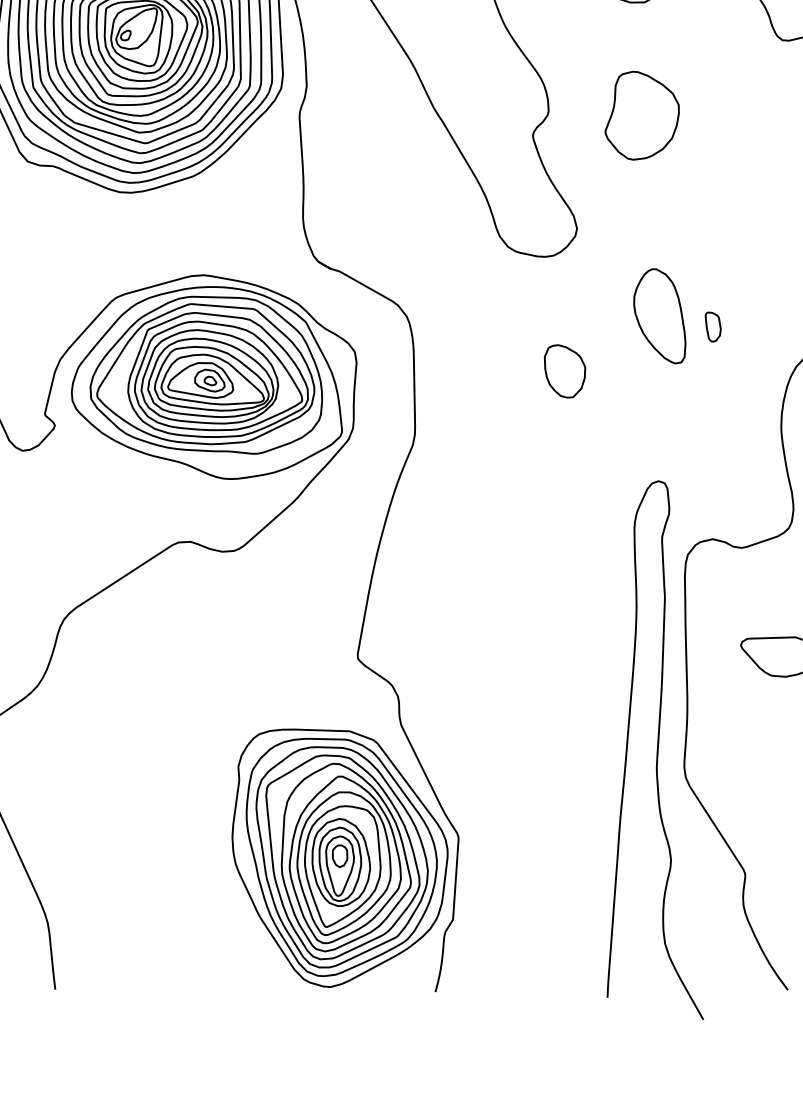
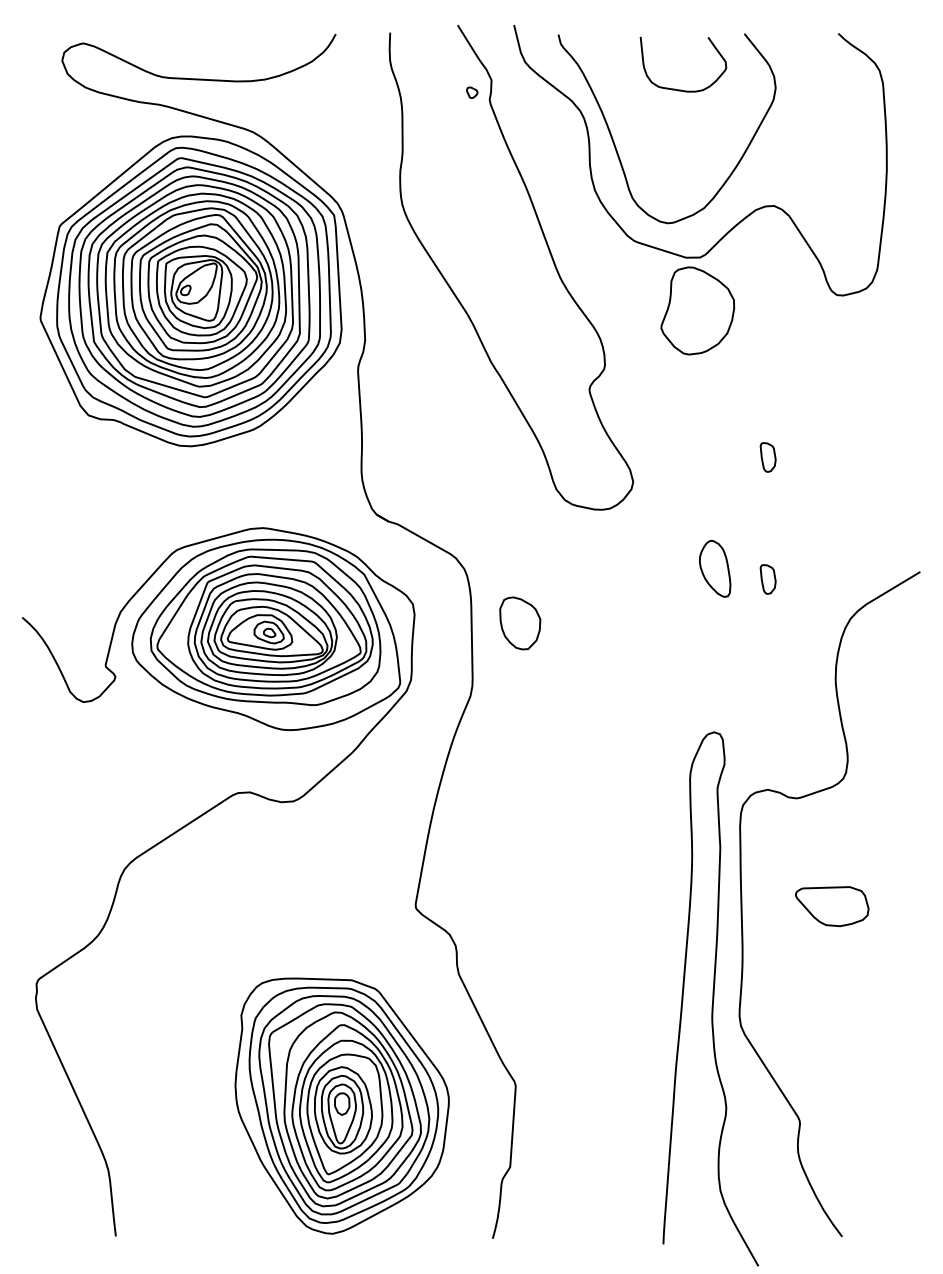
part: (641, 115) -> (697, 310), moved
part: (712, 204) -> (767, 457), added
part: (659, 316) -> (714, 568), size x0.6
part: (565, 371) -> (520, 623), moved
part: (339, 857) -> (341, 1105), moved

